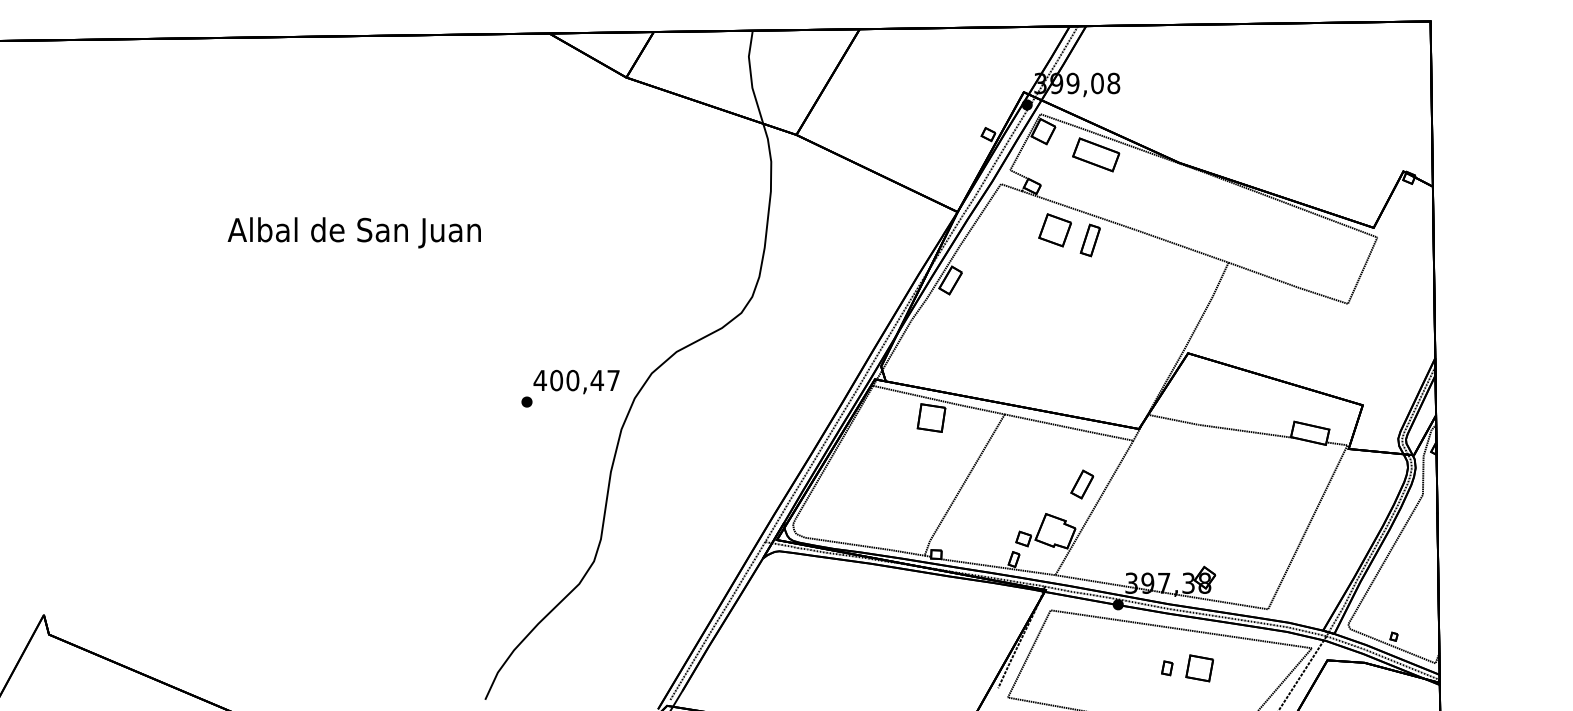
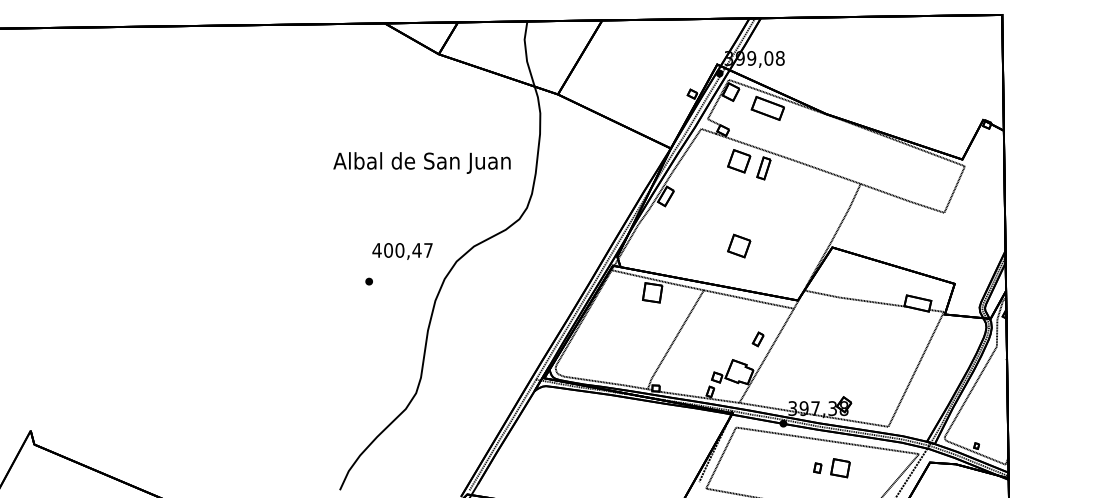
text: (353, 232) -> (421, 162), moved
part: (1054, 351) -> (738, 246), added
text: (576, 381) -> (402, 251), moved
part: (1082, 484) -> (758, 339), size x0.7

